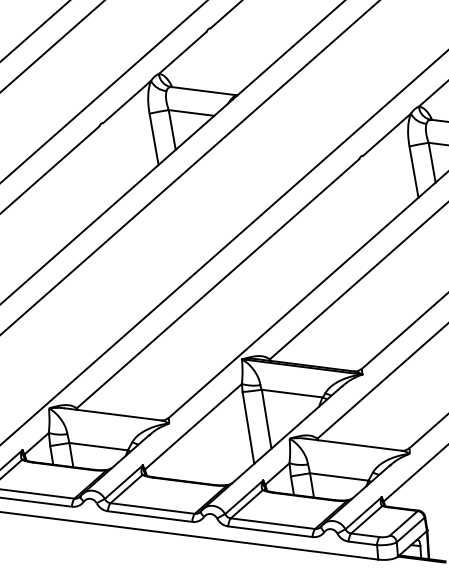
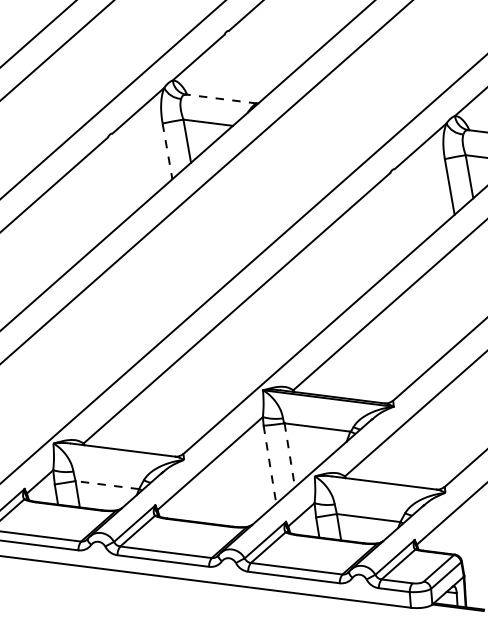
line: (203, 91) -> (221, 99), solid -> dashed
line: (154, 139) -> (167, 151), solid -> dashed
line: (266, 419) -> (289, 455), solid -> dashed
line: (248, 428) -> (270, 465), solid -> dashed
line: (98, 446) -> (107, 484), solid -> dashed

